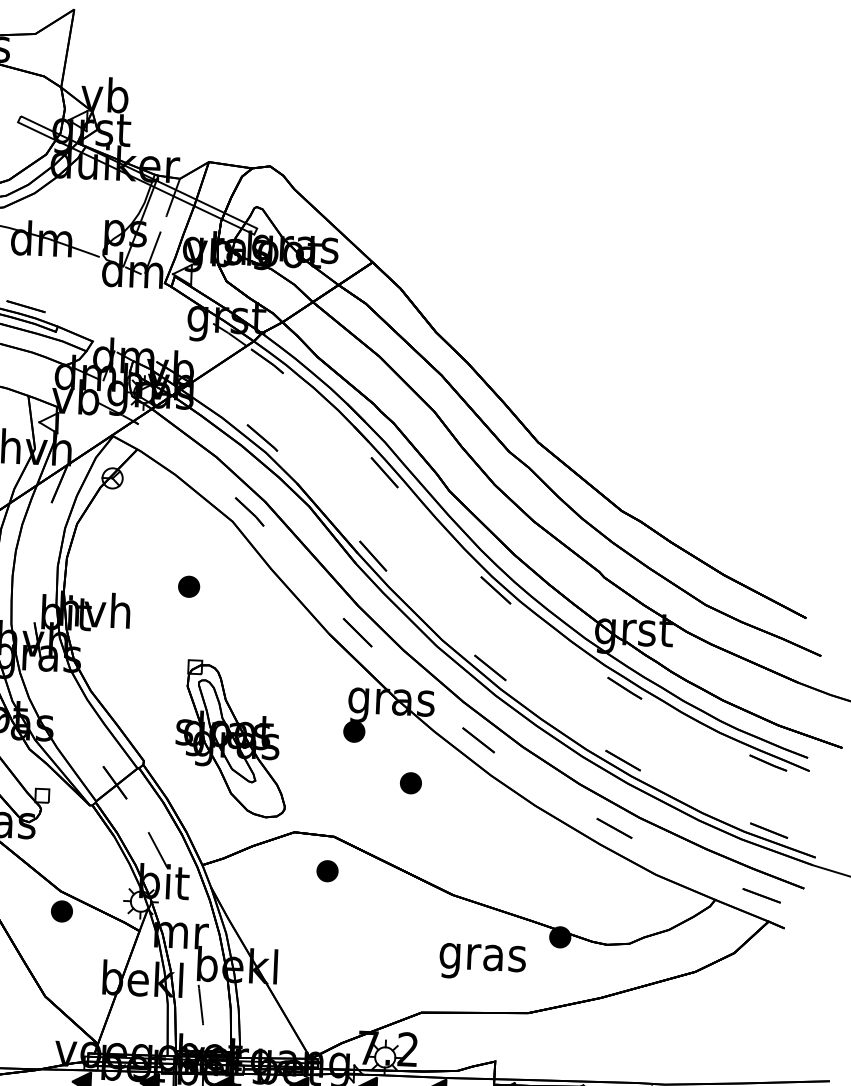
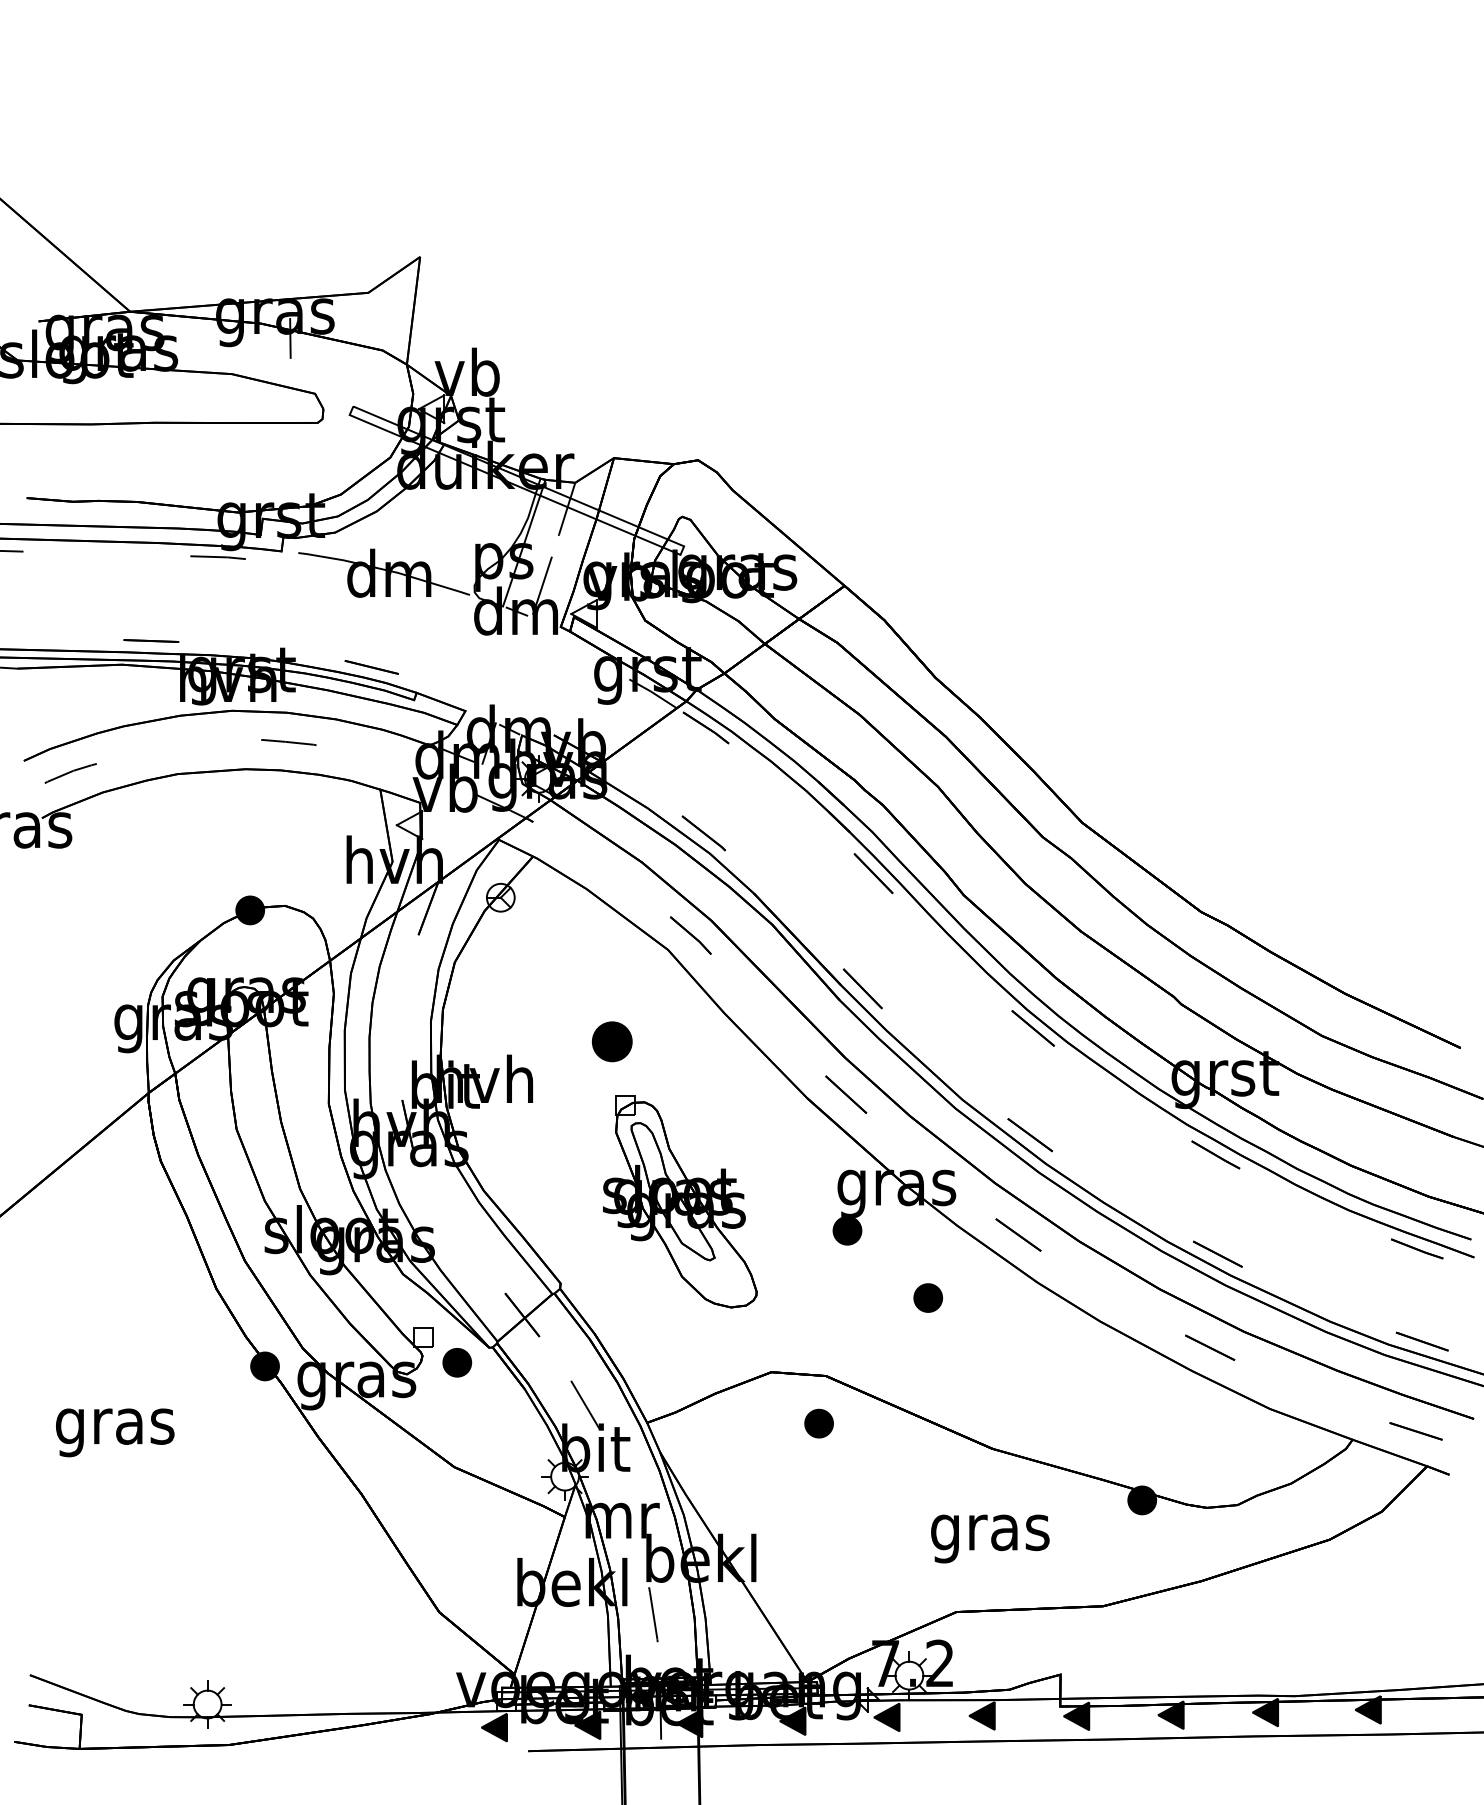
part: (188, 586) -> (611, 1041), size x1.4
part: (232, 738) -> (680, 1201), moved
part: (62, 911) -> (457, 1362), moved
text: (482, 961) -> (990, 1538), moved

